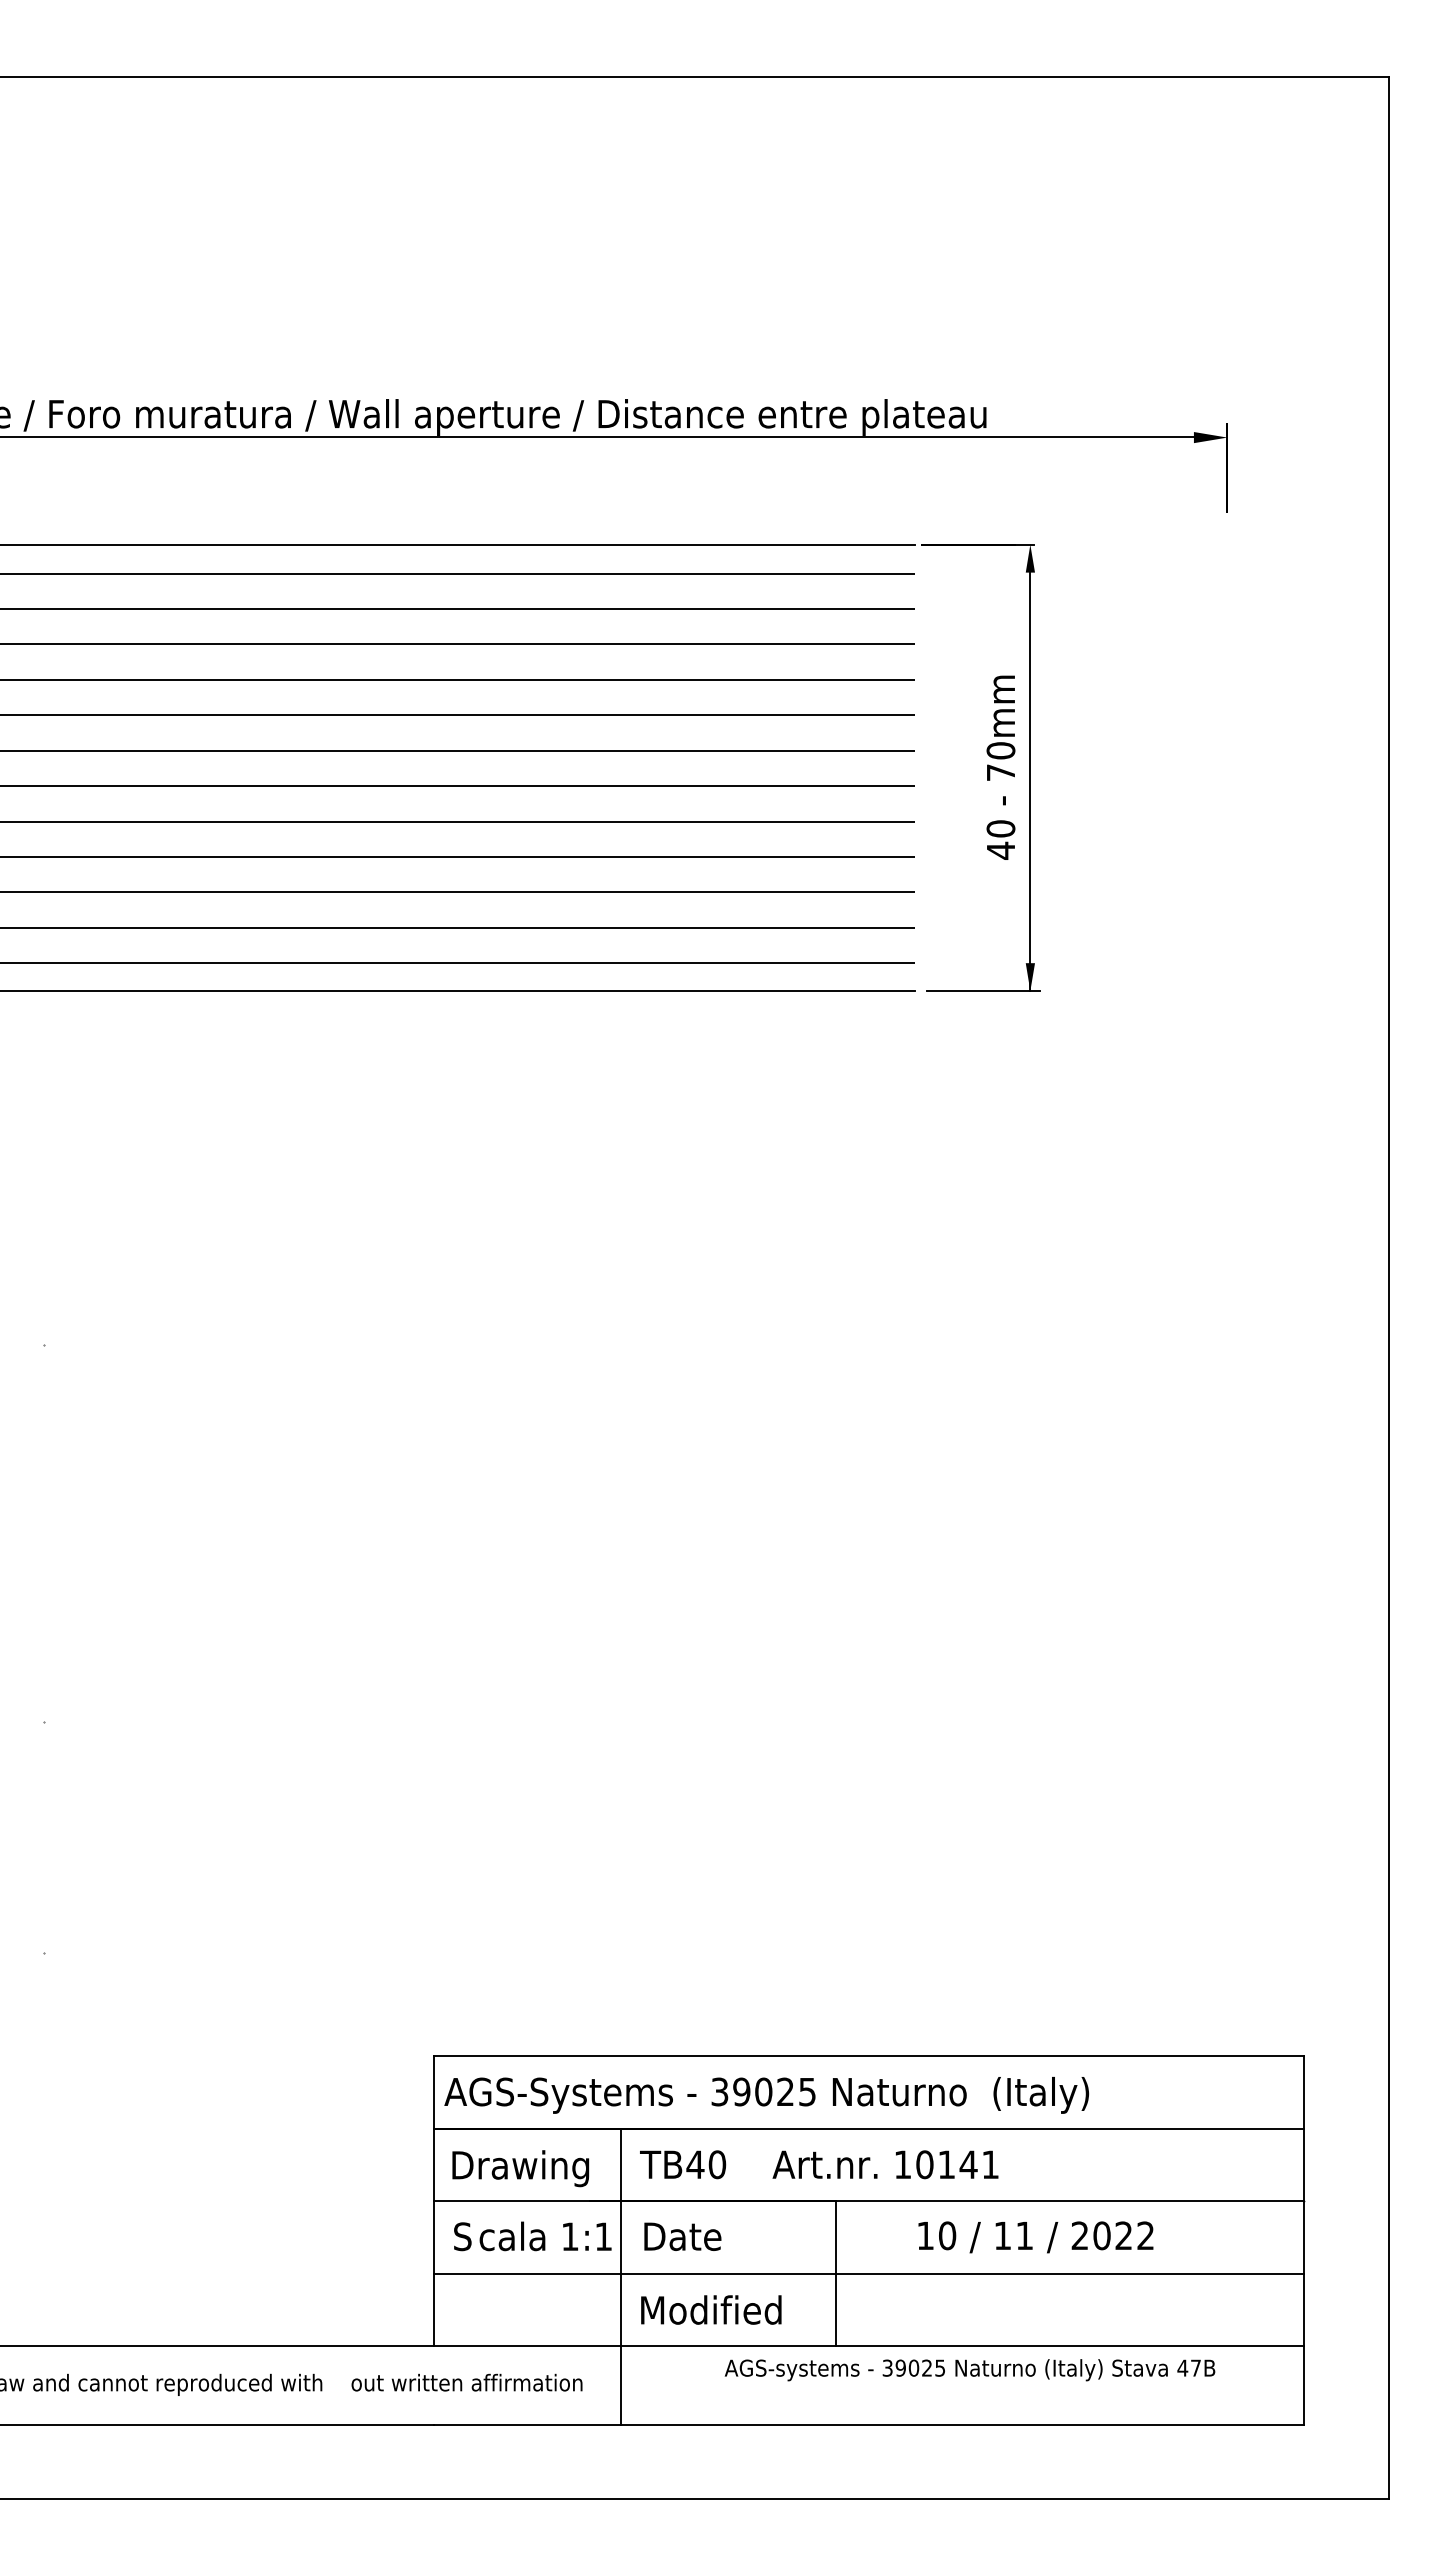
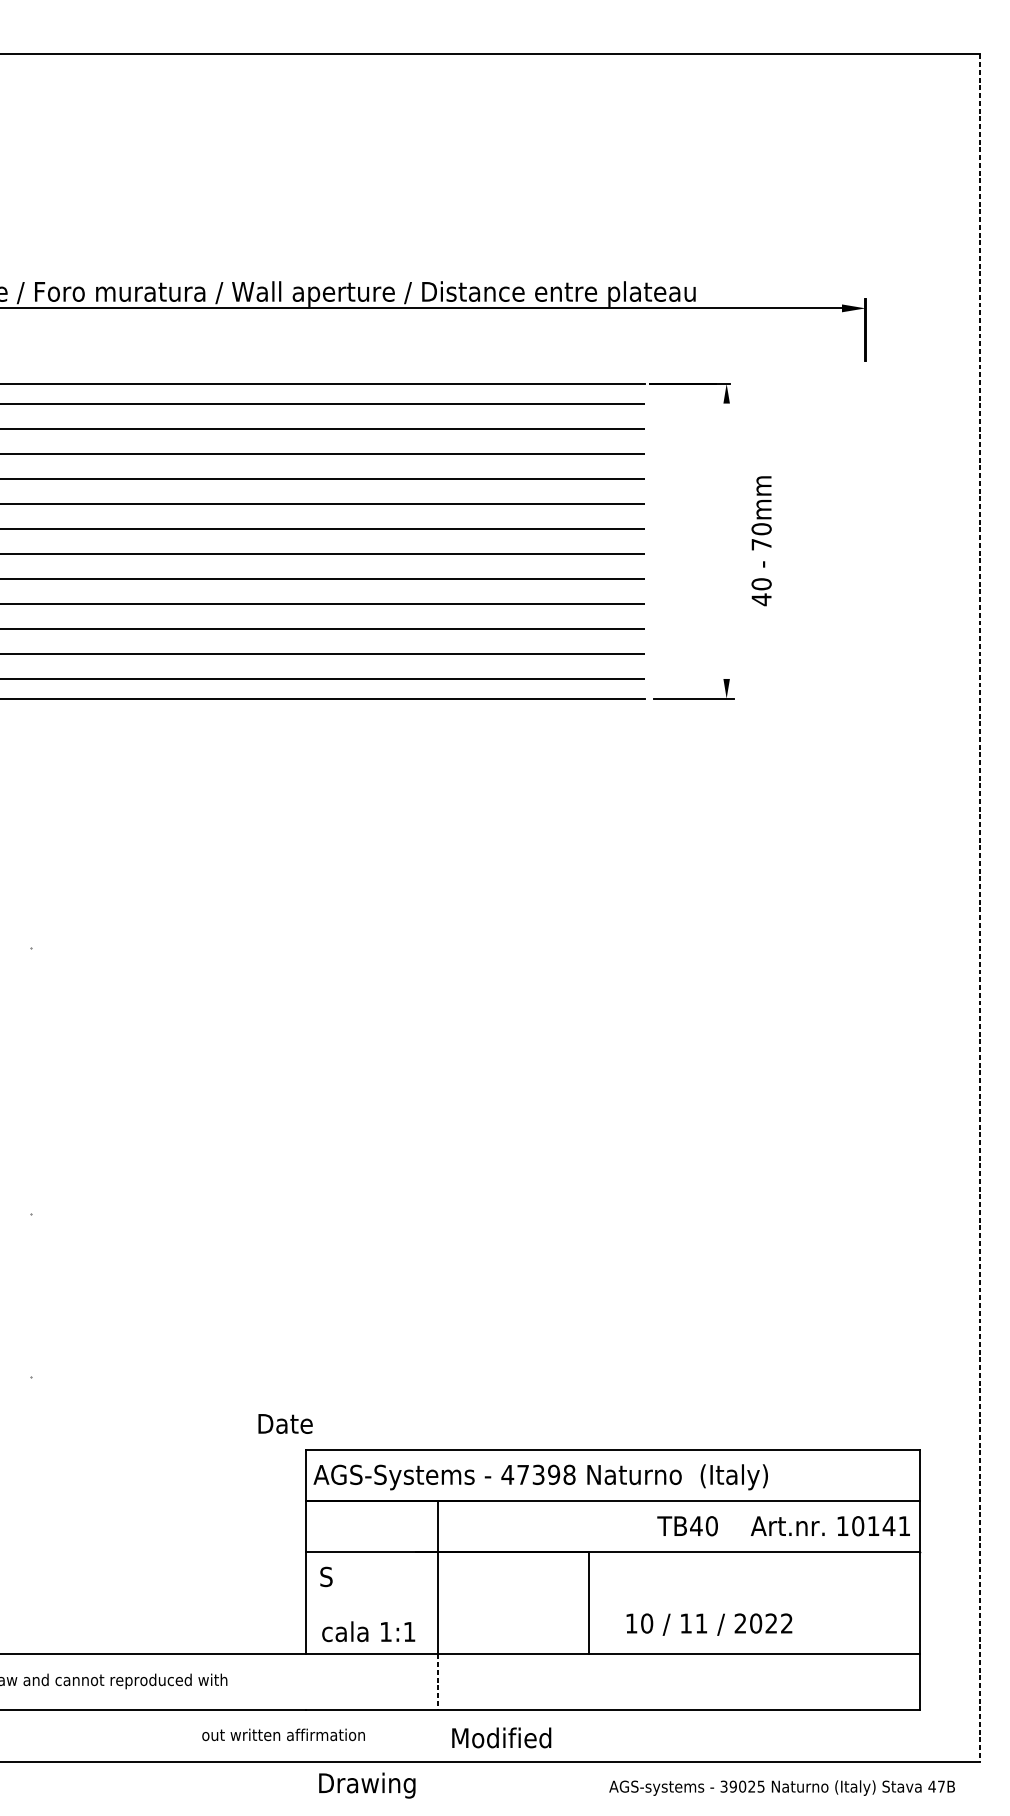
text: (1000, 767) -> (761, 540), moved
line: (1030, 781) -> (726, 550), removed
line: (1388, 1288) -> (979, 908), solid -> dashed
text: (763, 2091) -> (538, 1474), 39025 -> 47398
text: (819, 2164) -> (783, 1526), moved
text: (520, 2168) -> (367, 1785), moved
text: (545, 2236) -> (368, 1631), moved
text: (682, 2236) -> (285, 1423), moved
text: (1035, 2237) -> (709, 1624), moved
line: (868, 2273) -> (612, 1602), removed
text: (711, 2309) -> (501, 1737), moved
text: (969, 2370) -> (781, 1788), moved
text: (466, 2382) -> (283, 1734), moved
line: (621, 2385) -> (438, 1681), solid -> dashed

